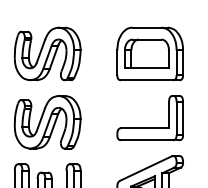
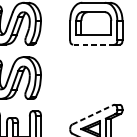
line: (146, 80) -> (93, 44), solid -> dashed
part: (149, 127) -> (95, 82), removed
line: (145, 168) -> (92, 114), solid -> dashed

